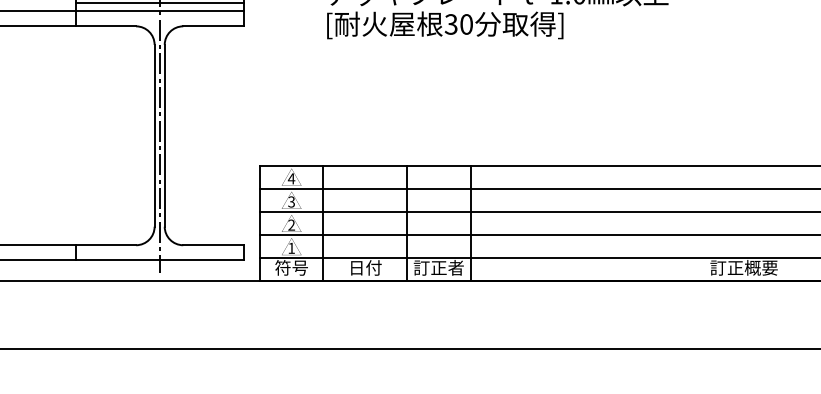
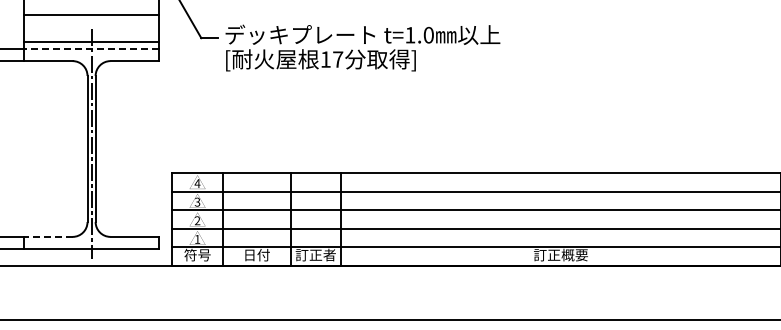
line: (159, 10) -> (91, 48), solid -> dashed
text: (458, 24) -> (331, 59), 30 -> 17
line: (104, 244) -> (47, 236), solid -> dashed

